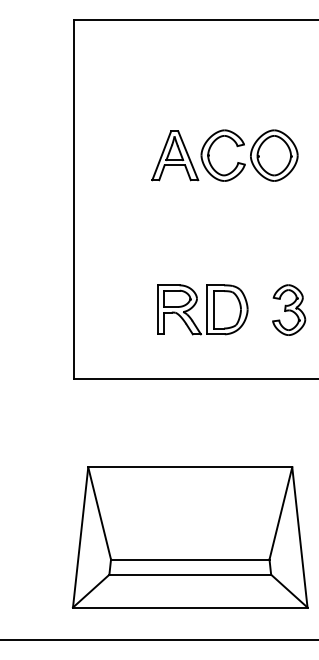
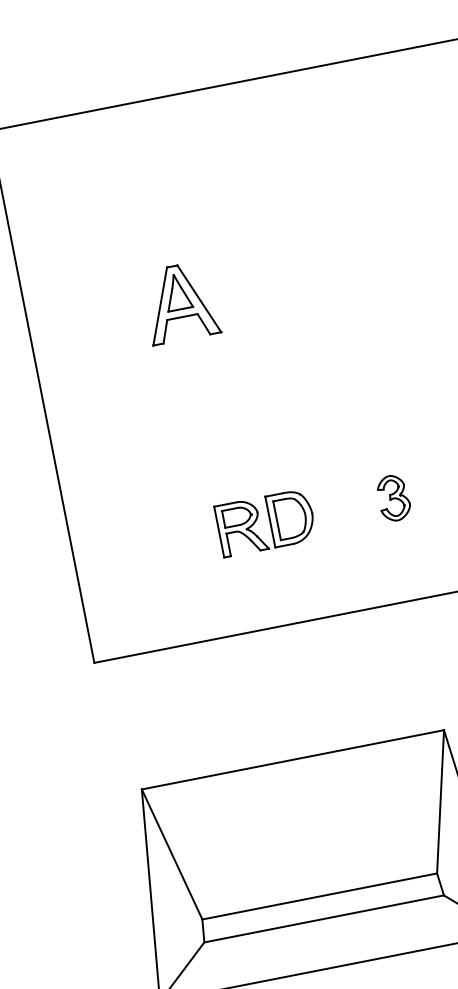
part: (249, 155) -> (290, 280), removed
part: (202, 309) -> (265, 522), size x0.7
part: (289, 309) -> (394, 497), size x0.6

